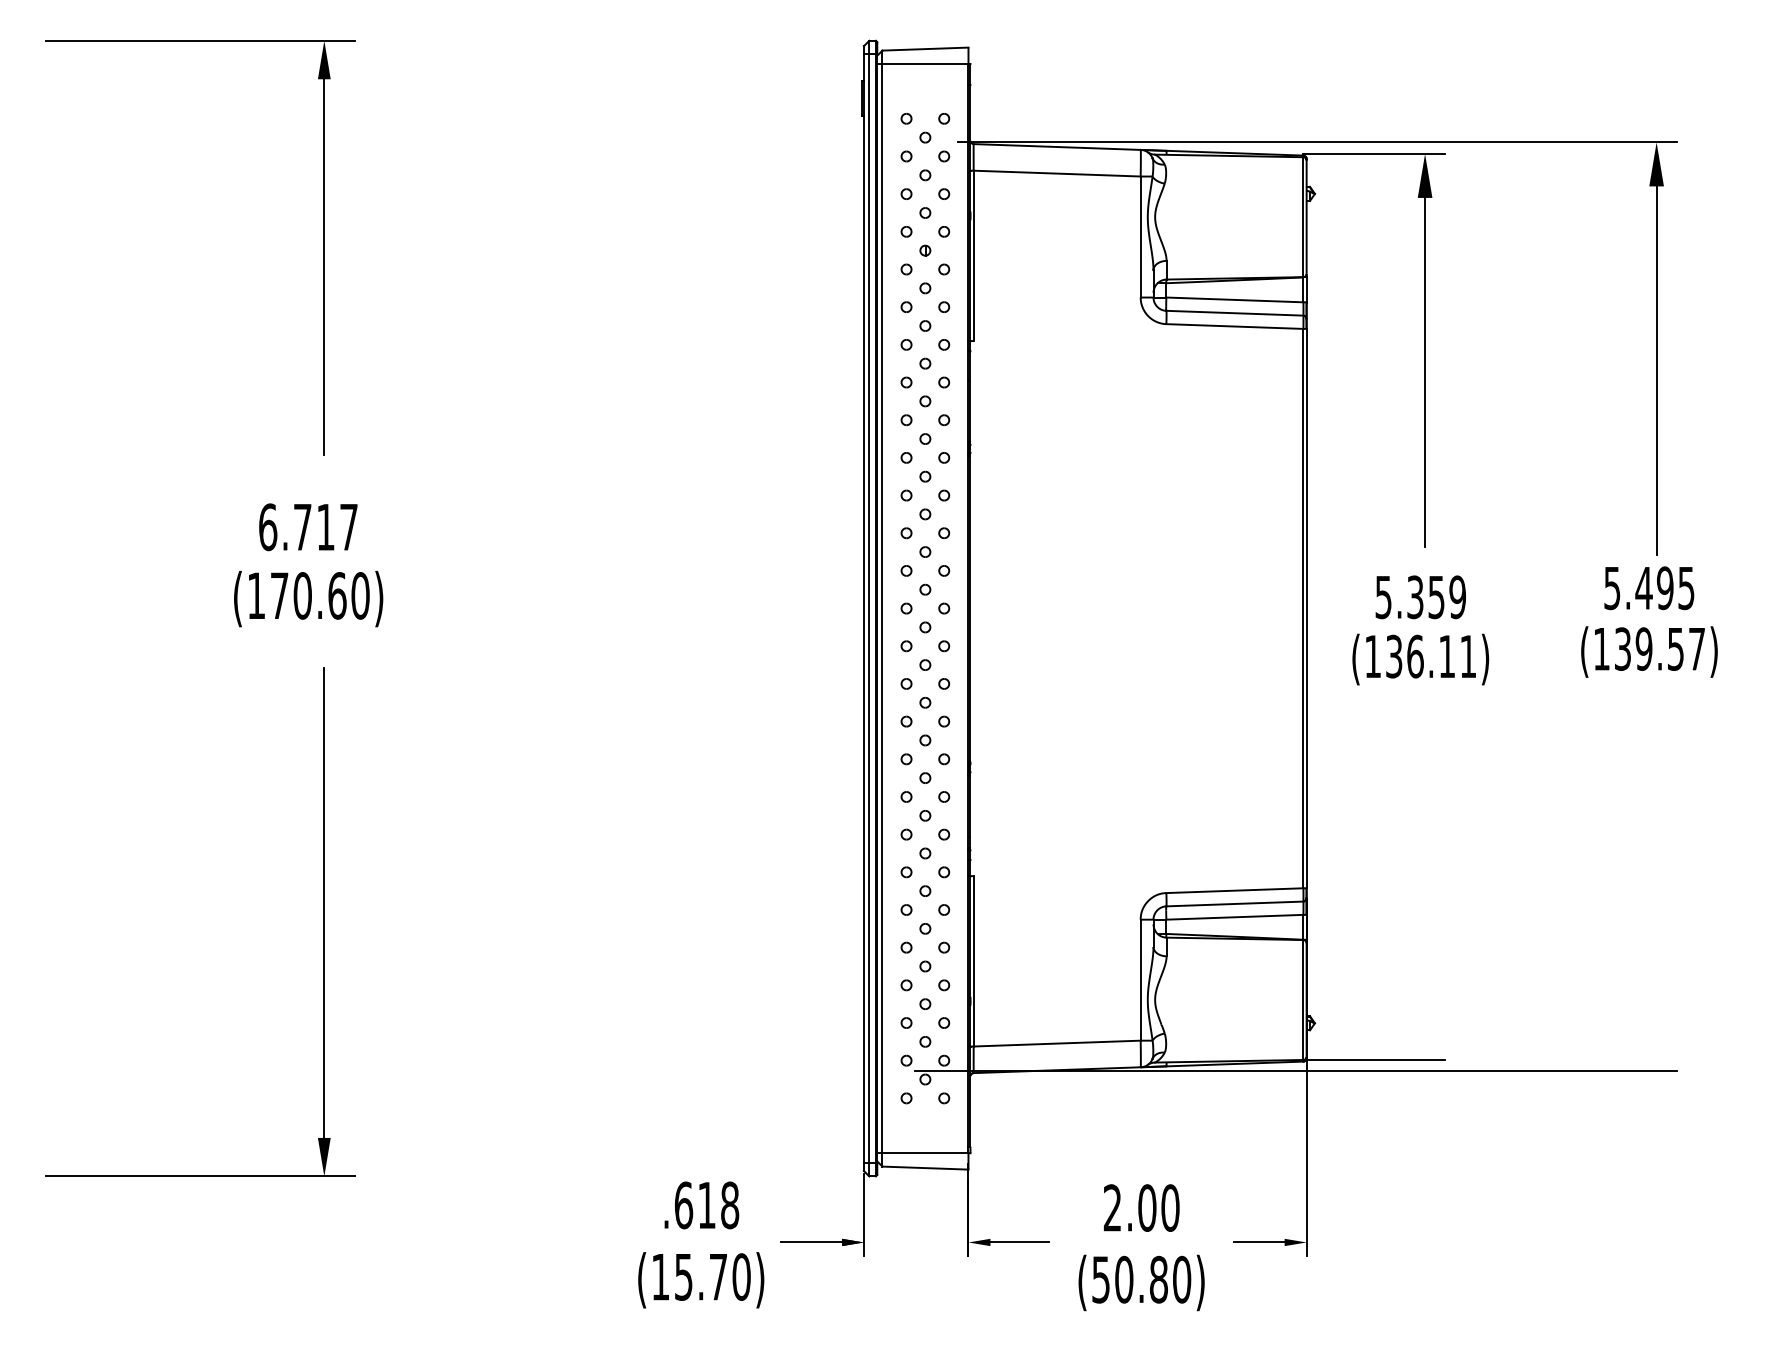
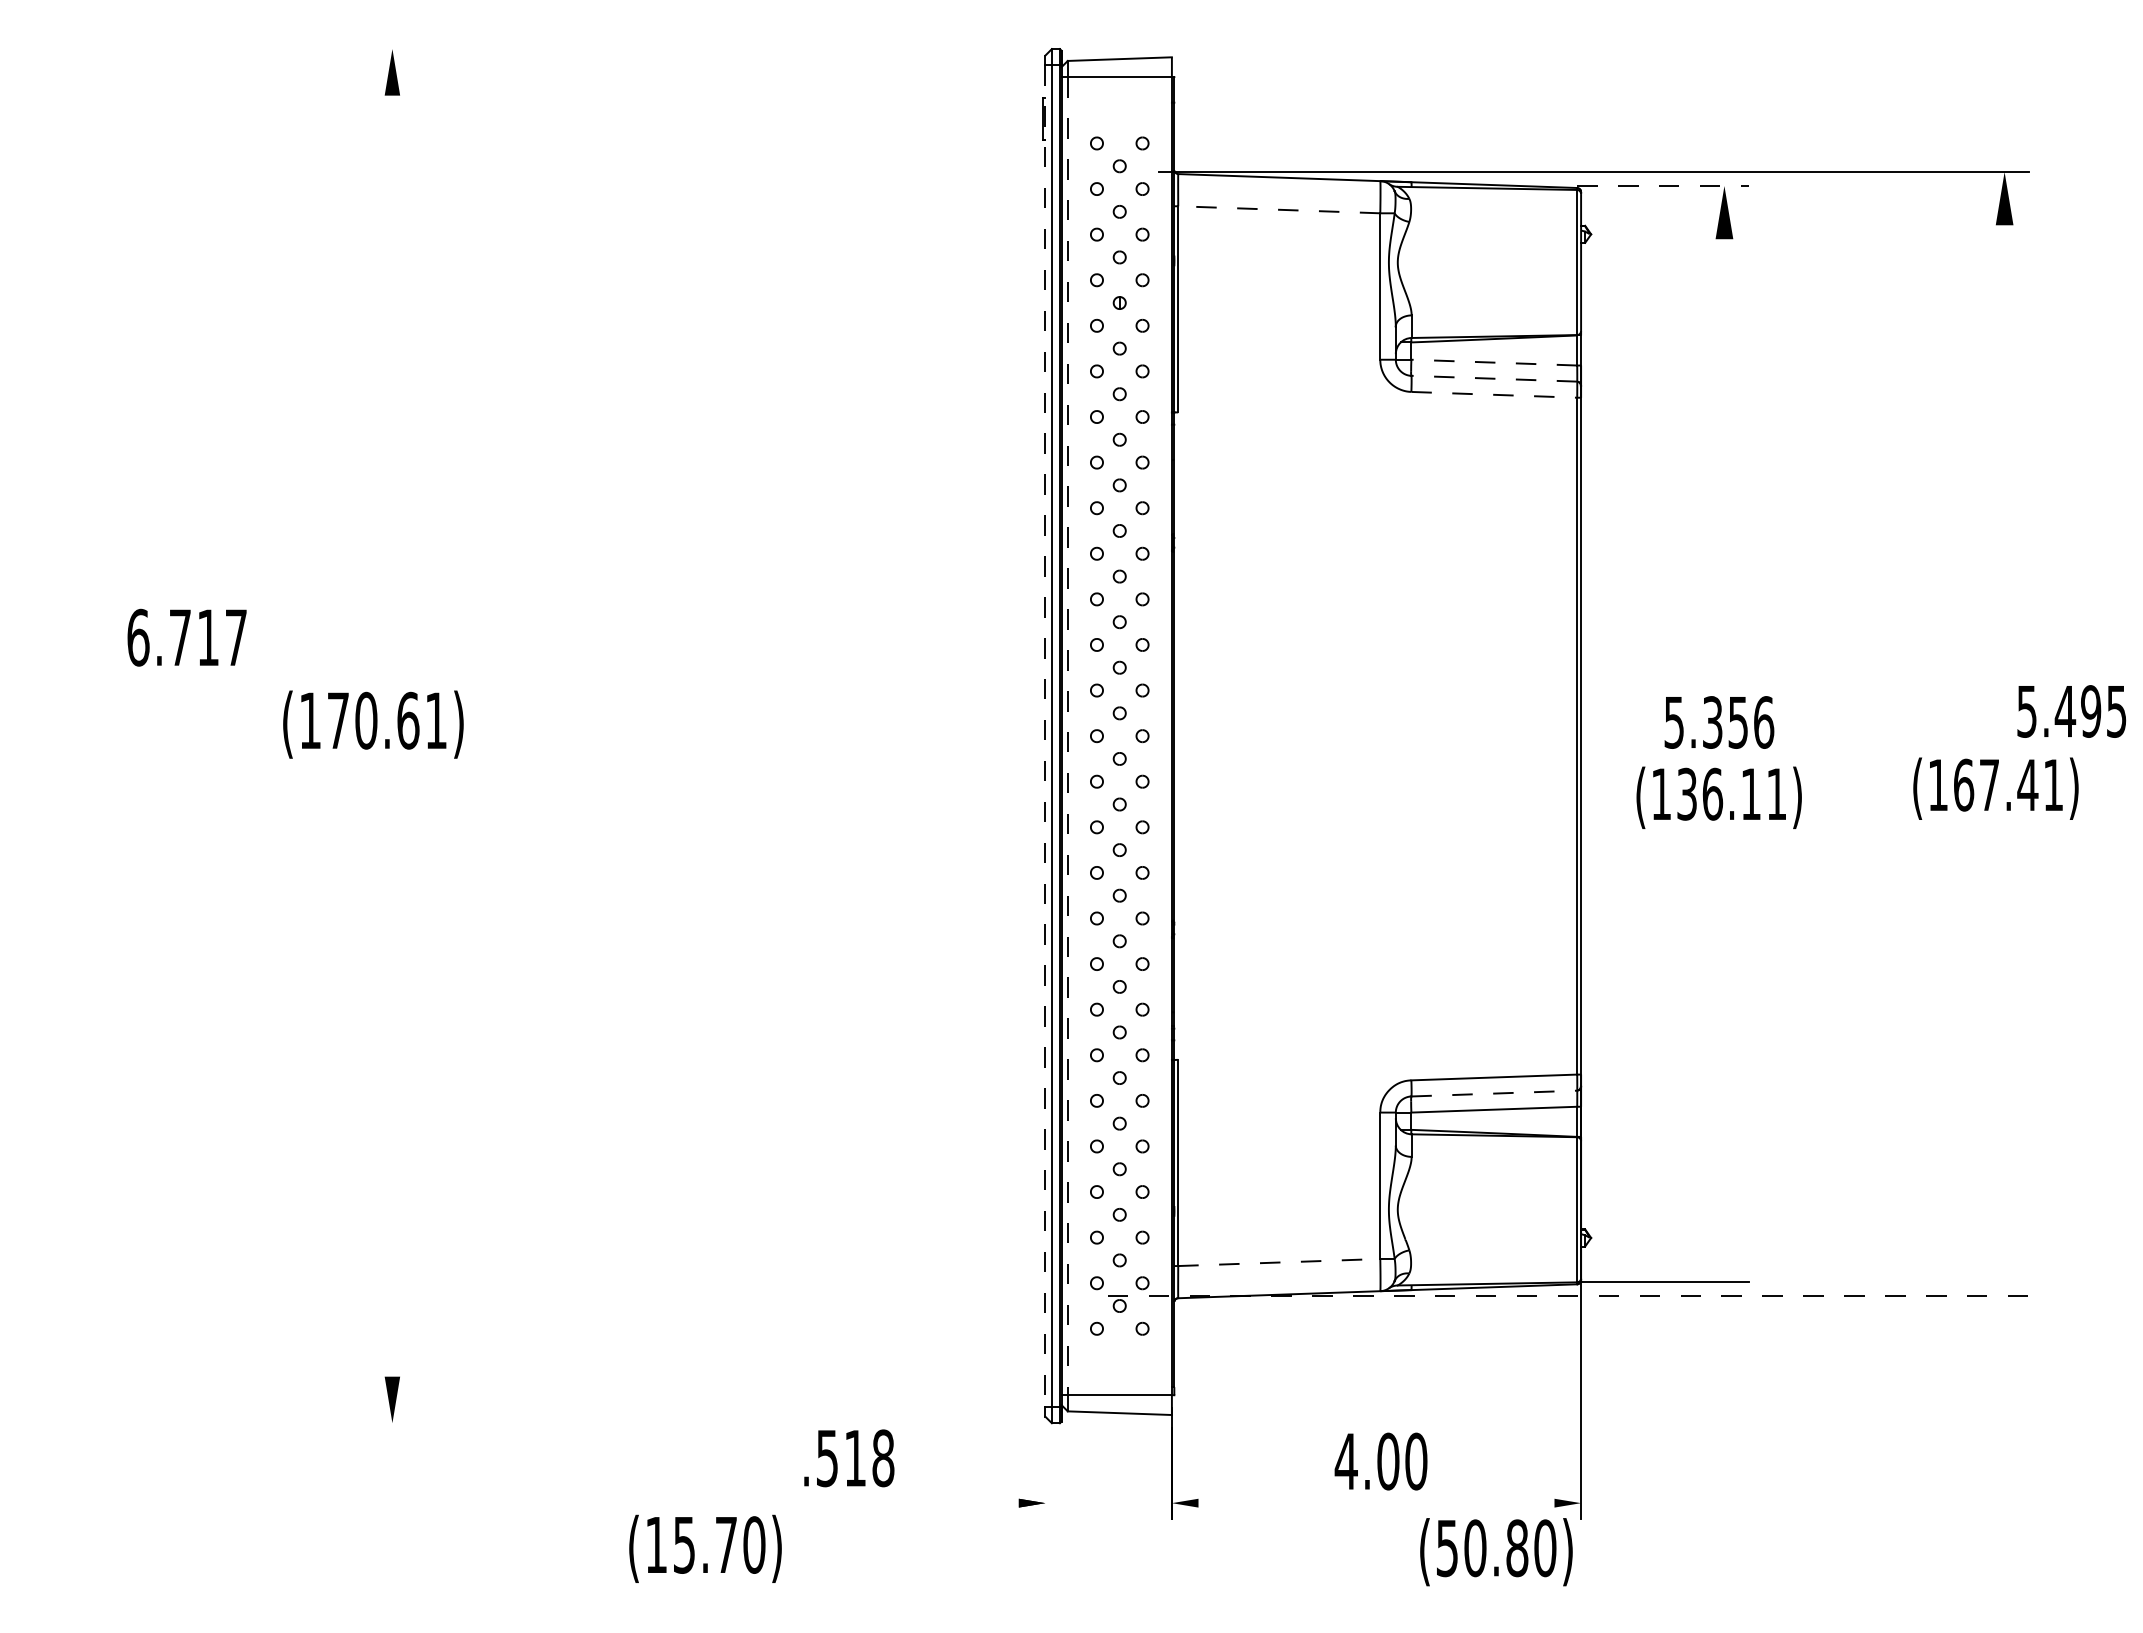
line: (200, 41) -> (242, 49), removed
line: (1373, 154) -> (1662, 186), solid -> dashed
line: (1056, 173) -> (1278, 209), solid -> dashed
line: (324, 258) -> (392, 312), removed
line: (1235, 299) -> (1494, 362), solid -> dashed
line: (1235, 313) -> (1494, 378), solid -> dashed
line: (1235, 326) -> (1494, 394), solid -> dashed
line: (1656, 359) -> (2004, 434), removed
line: (1425, 360) -> (1724, 436), removed
text: (307, 527) -> (186, 637), moved
text: (1649, 588) -> (2071, 711), moved
text: (360, 595) -> (436, 720), (170.60) -> (170.61)
text: (1457, 597) -> (1763, 722), 5.359 -> 5.356
line: (864, 608) -> (1045, 736), solid -> dashed
line: (882, 608) -> (1067, 736), solid -> dashed
text: (1659, 648) -> (2008, 784), (139.57) -> (167.41)
line: (1235, 903) -> (1494, 1093), solid -> dashed
line: (324, 911) -> (392, 1102), removed
line: (1057, 1043) -> (1279, 1262), solid -> dashed
line: (1296, 1071) -> (1568, 1296), solid -> dashed
line: (200, 1176) -> (242, 1423), removed
text: (683, 1205) -> (827, 1458), .618 -> .518
text: (1111, 1207) -> (1345, 1460), 2.00 -> 4.00
line: (864, 1214) -> (1045, 1469), removed
line: (811, 1242) -> (981, 1503), removed
line: (1019, 1242) -> (1233, 1503), removed
line: (1259, 1242) -> (1523, 1503), removed
text: (701, 1279) -> (705, 1548), moved
text: (1141, 1283) -> (1496, 1552), moved

